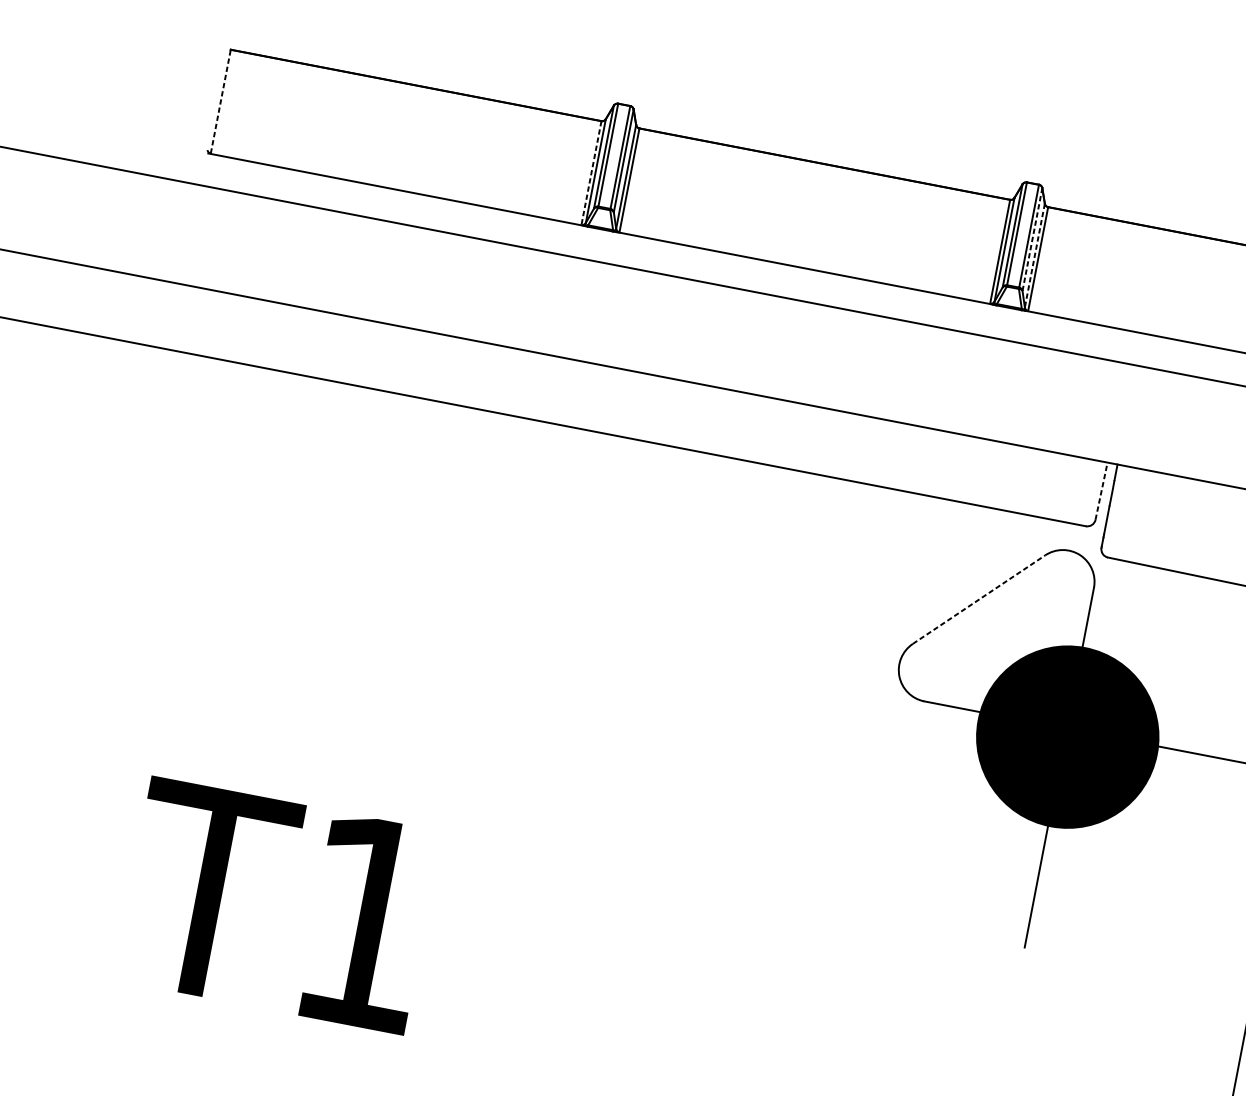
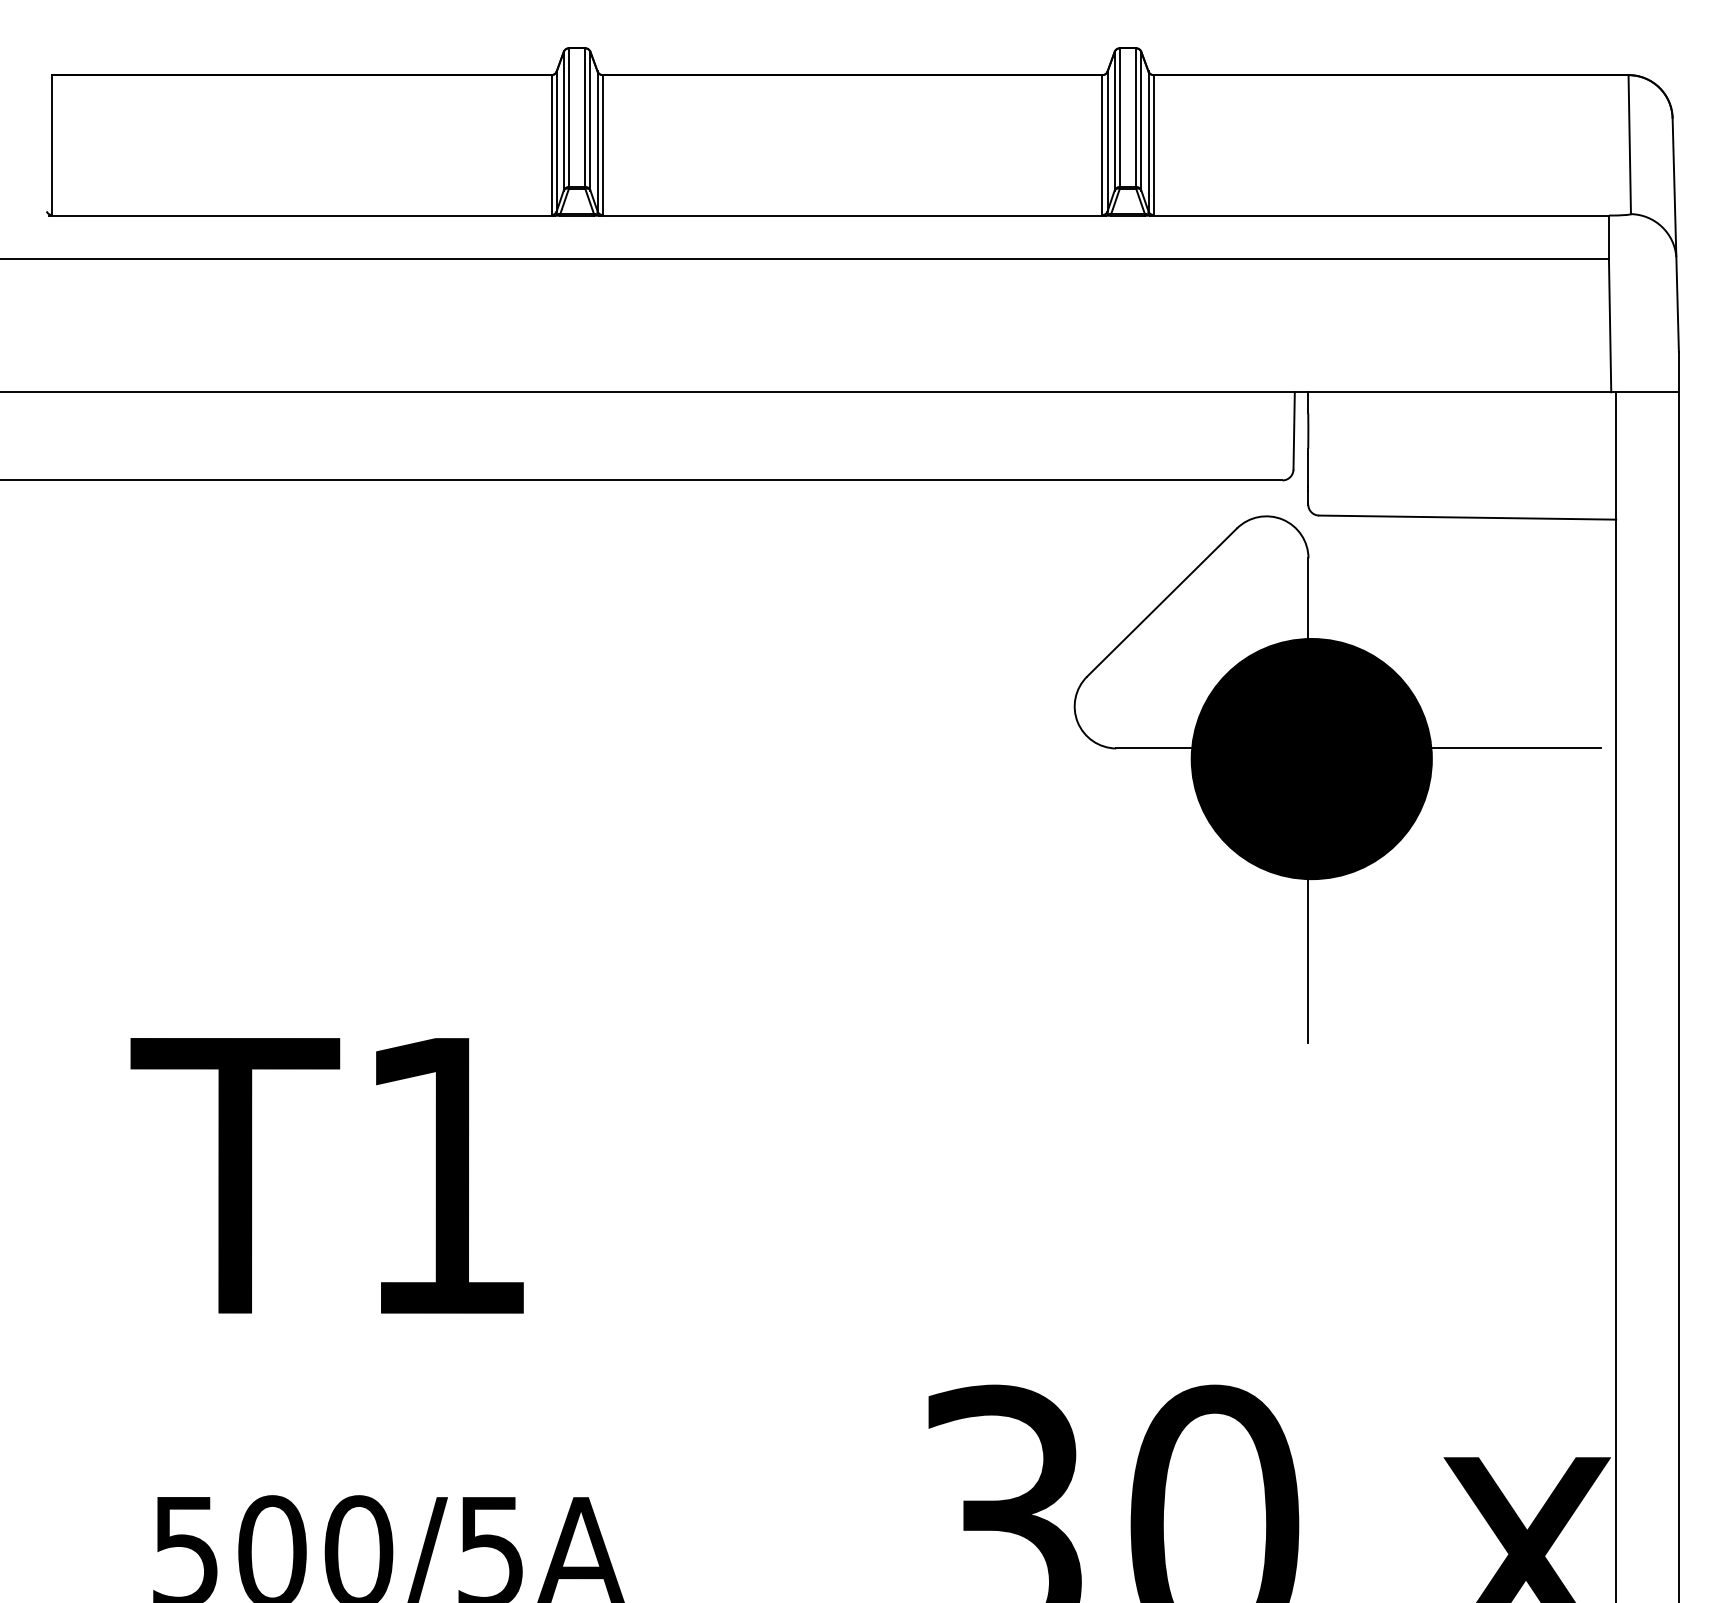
line: (220, 101) -> (51, 145), dashed -> solid
line: (591, 173) -> (551, 145), dashed -> solid
line: (1032, 239) -> (1141, 120), dashed -> solid
line: (1034, 255) -> (1148, 141), dashed -> solid
line: (1101, 490) -> (1294, 430), dashed -> solid
line: (979, 599) -> (1162, 602), dashed -> solid

